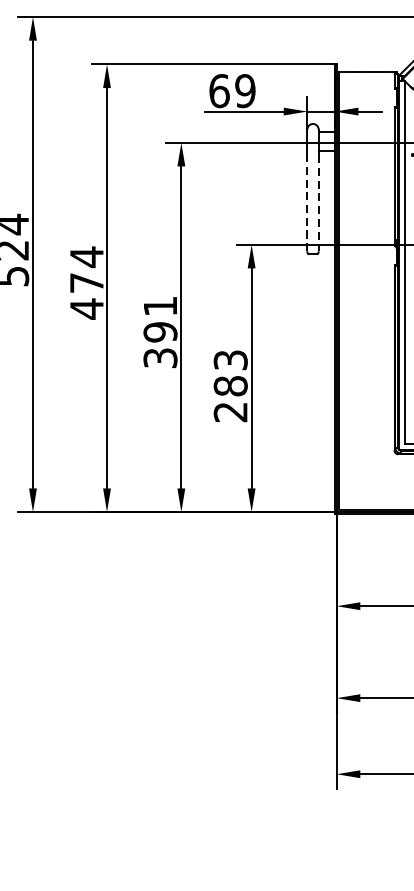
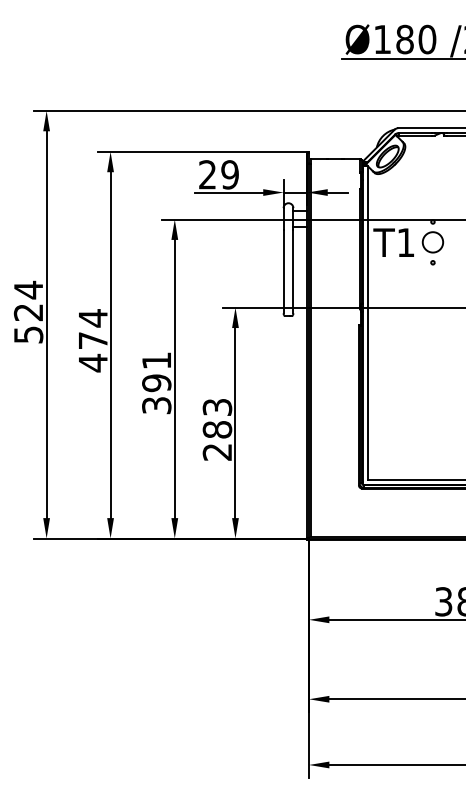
text: (219, 90) -> (207, 174), 69 -> 29
line: (307, 202) -> (283, 271), dashed -> solid
line: (318, 202) -> (293, 271), dashed -> solid

